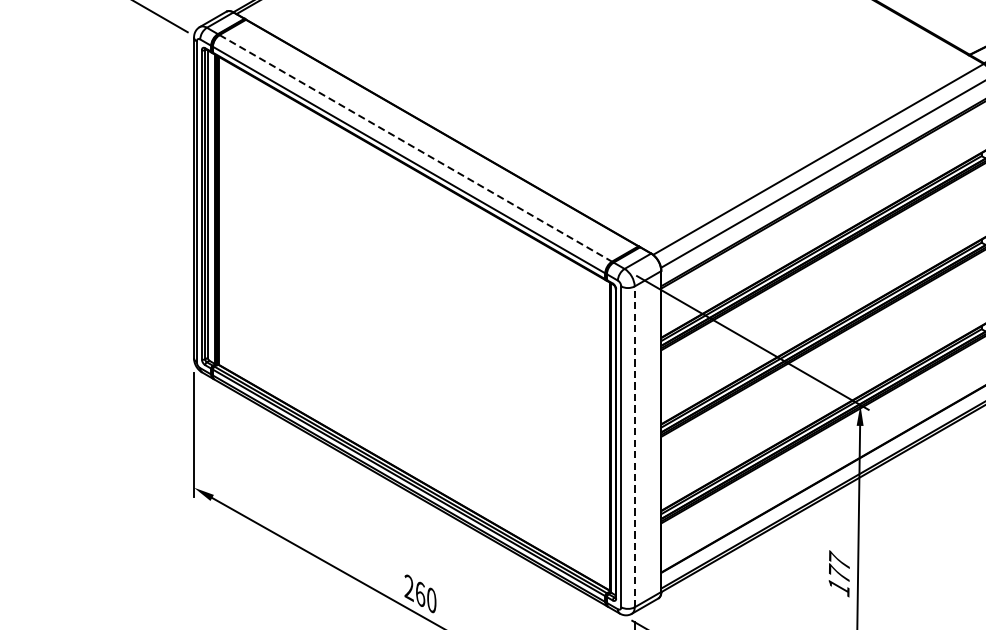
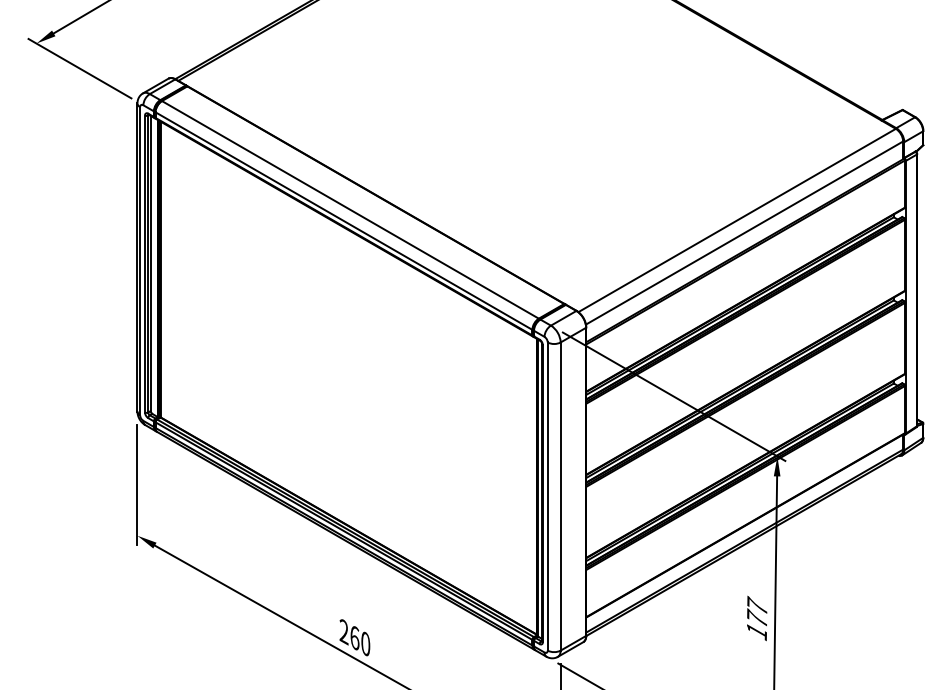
line: (415, 147) -> (350, 209), dashed -> solid
line: (634, 446) -> (560, 496), dashed -> solid

